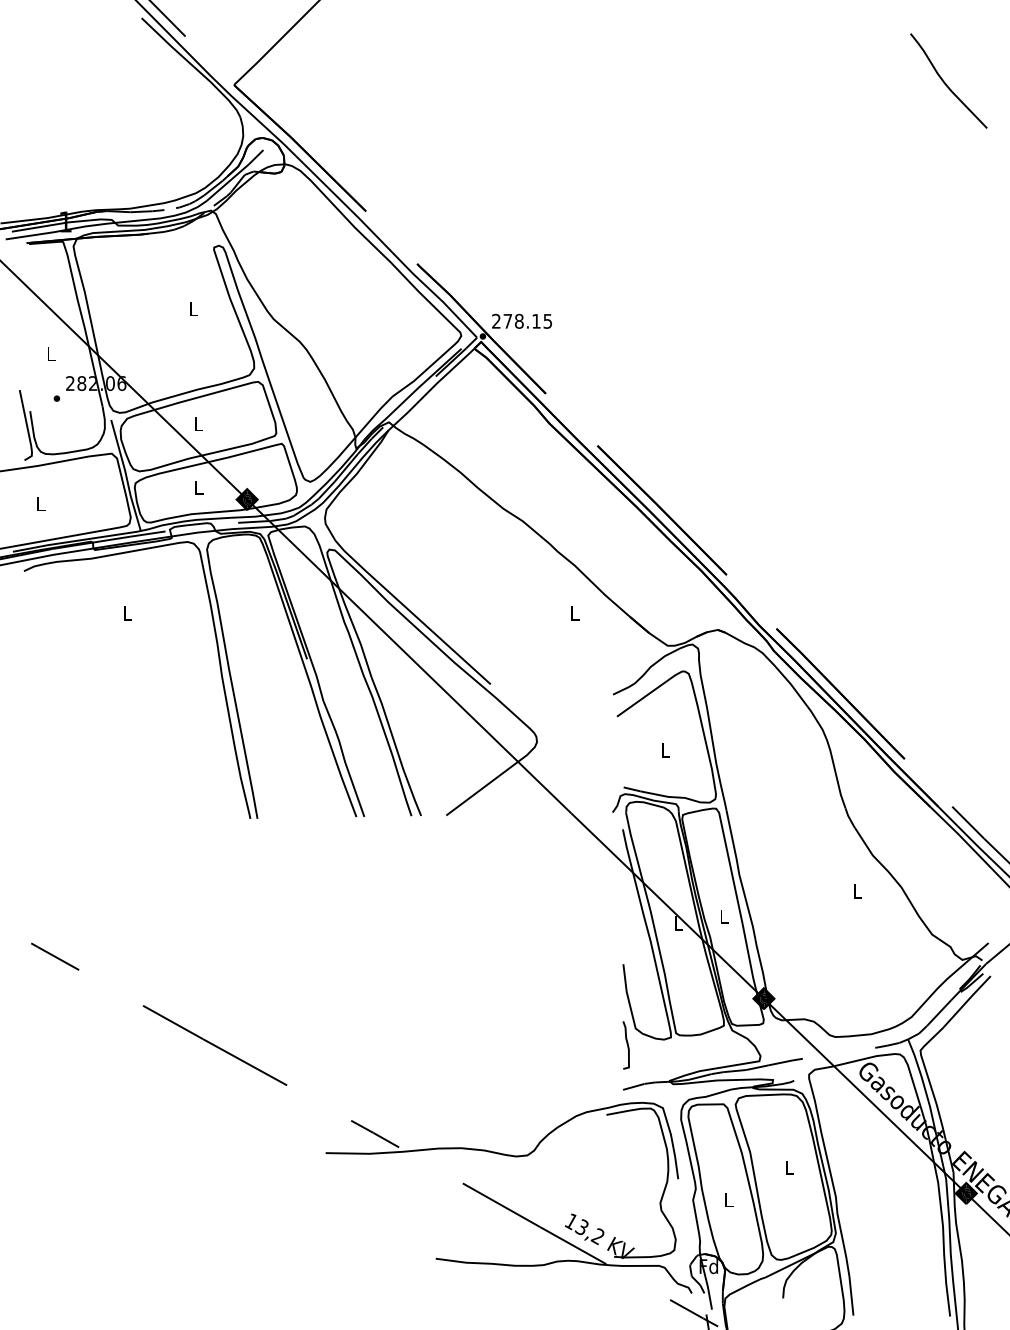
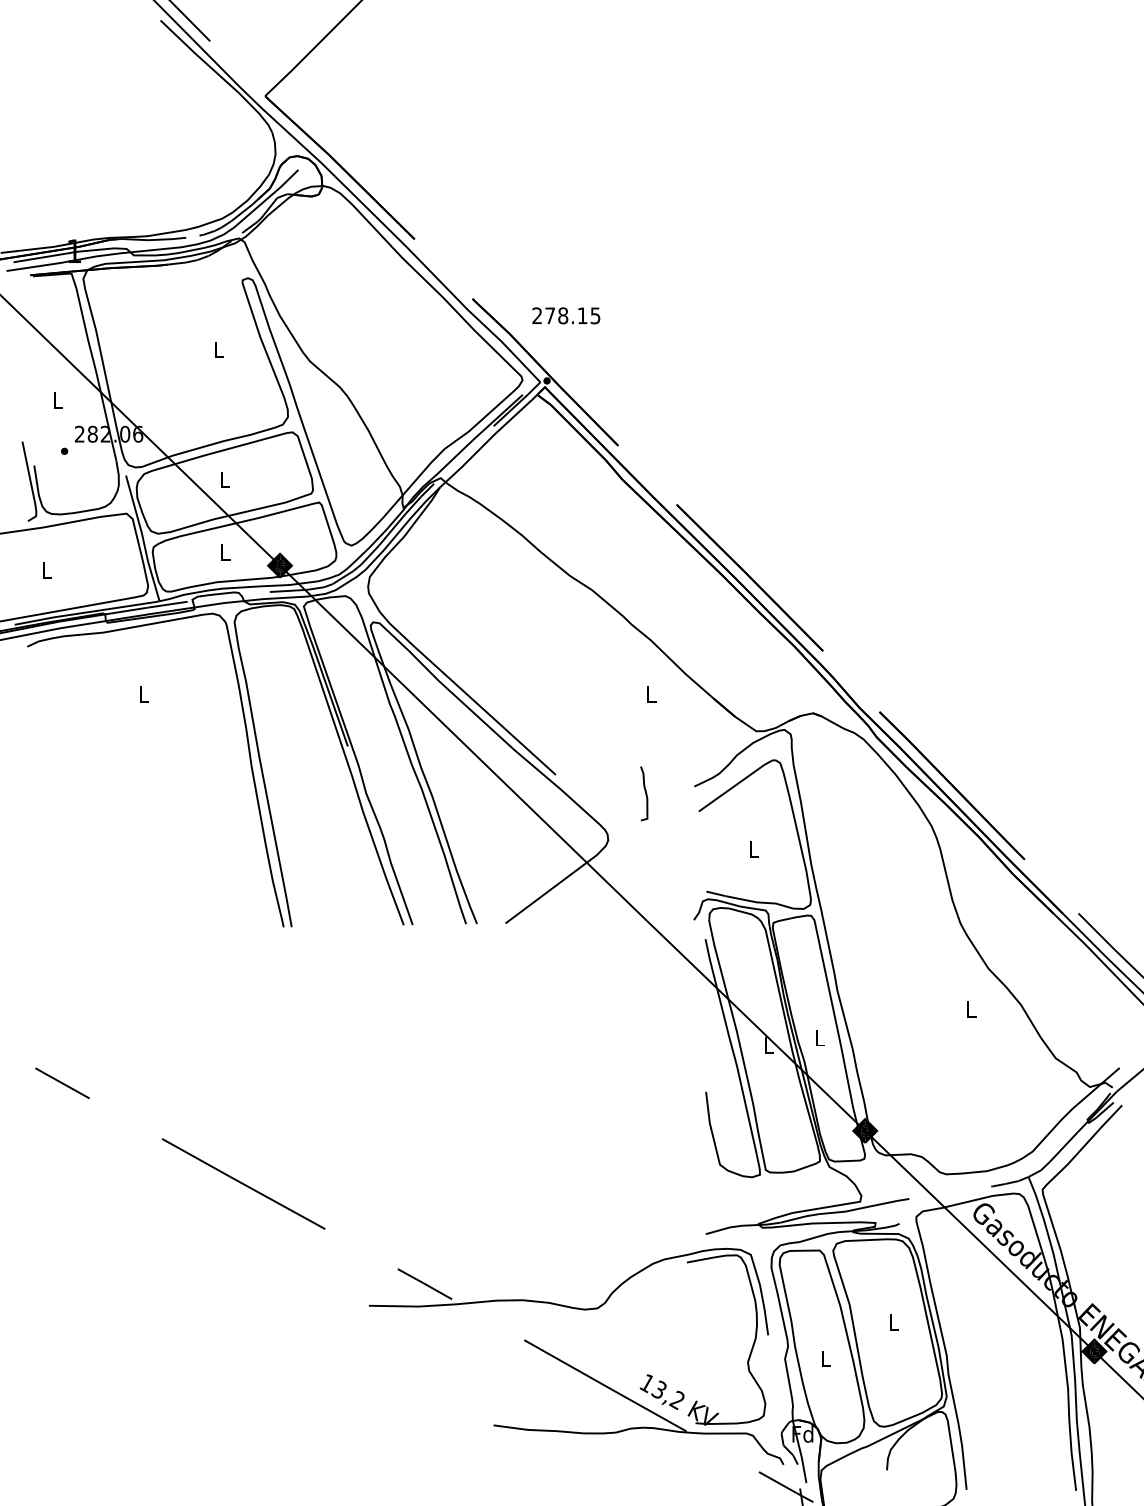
curve: (946, 83) -> (1071, 94), removed
text: (522, 321) -> (566, 315), moved
curve: (627, 1045) -> (645, 793), moved

